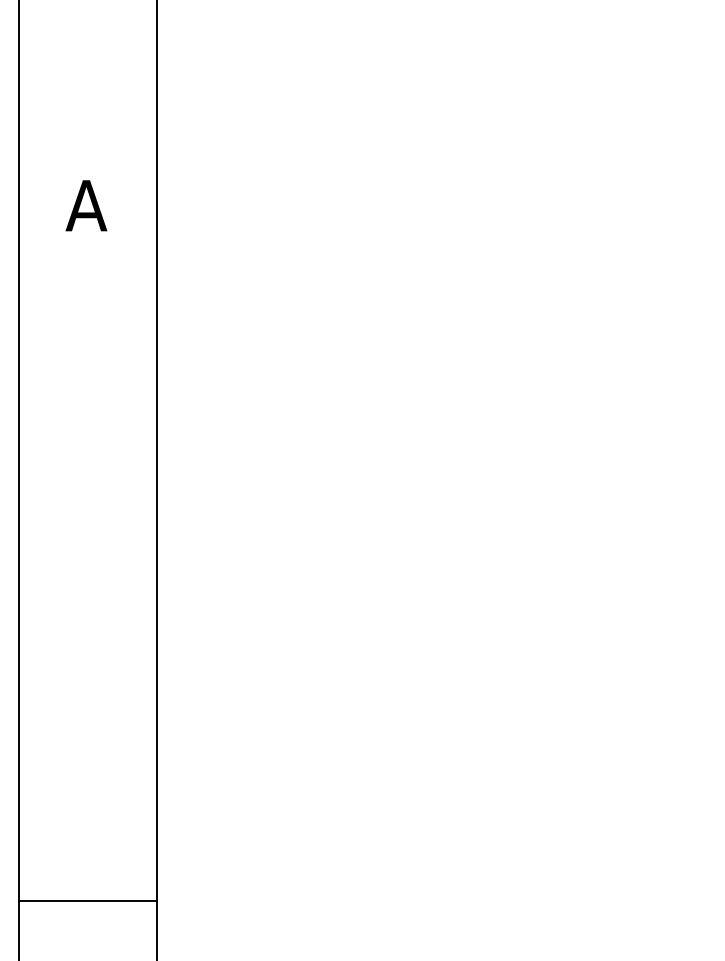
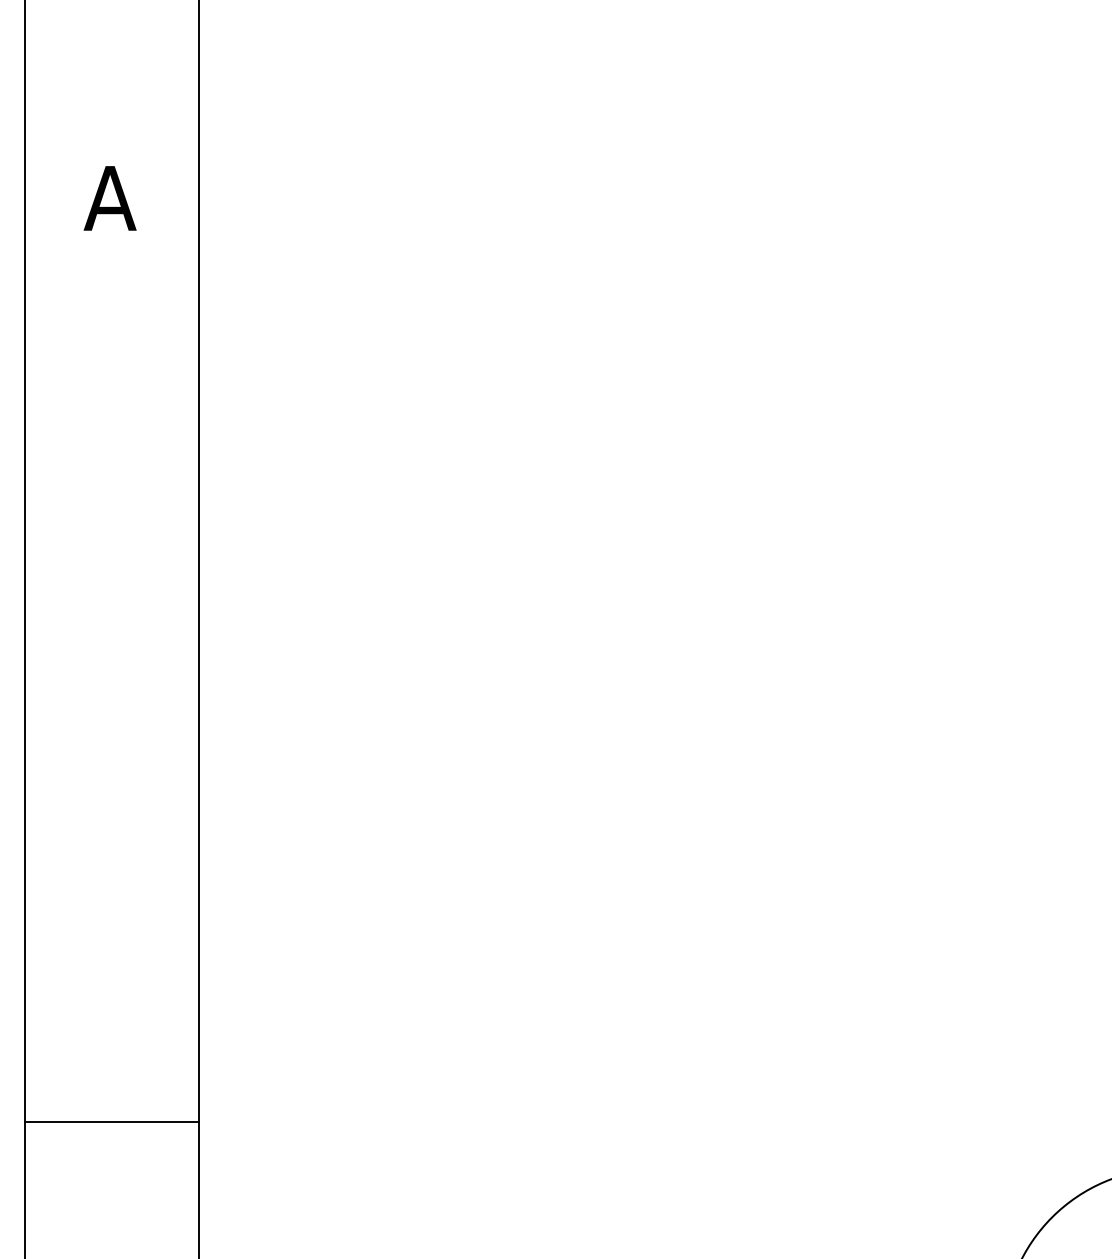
line: (87, 901) -> (111, 1122), moved

